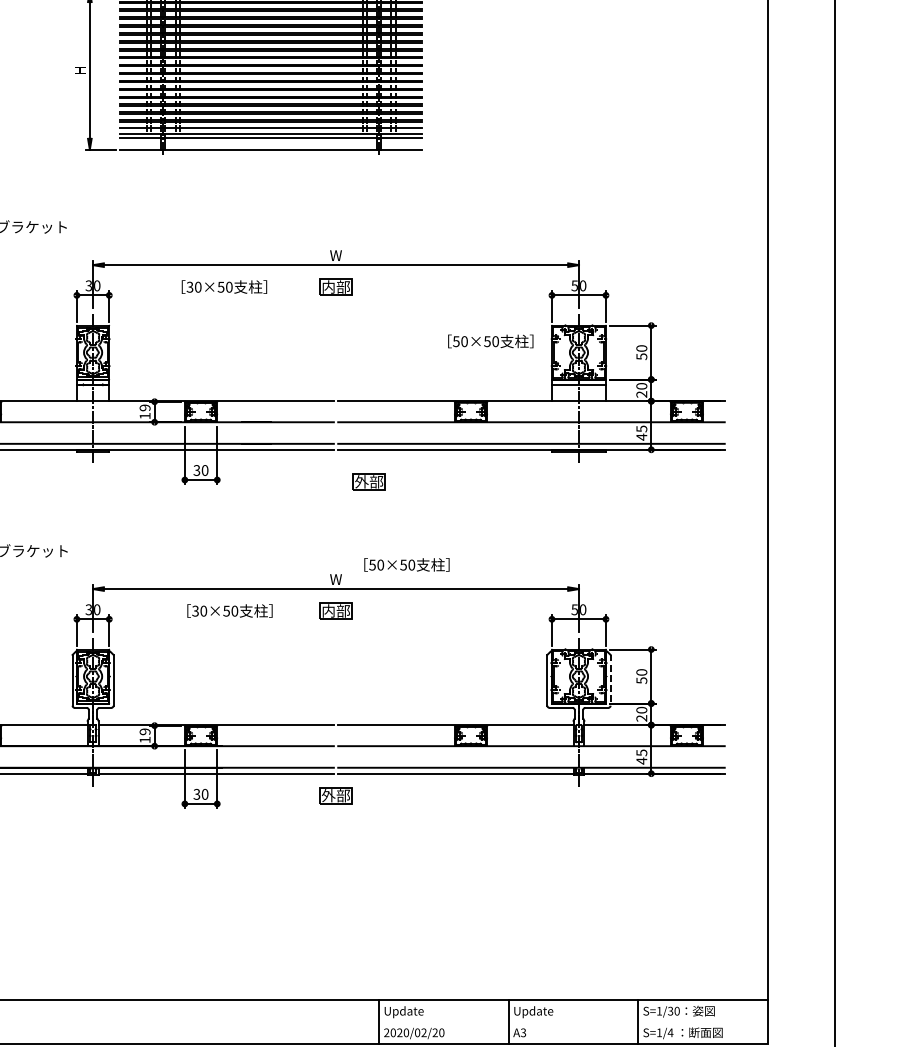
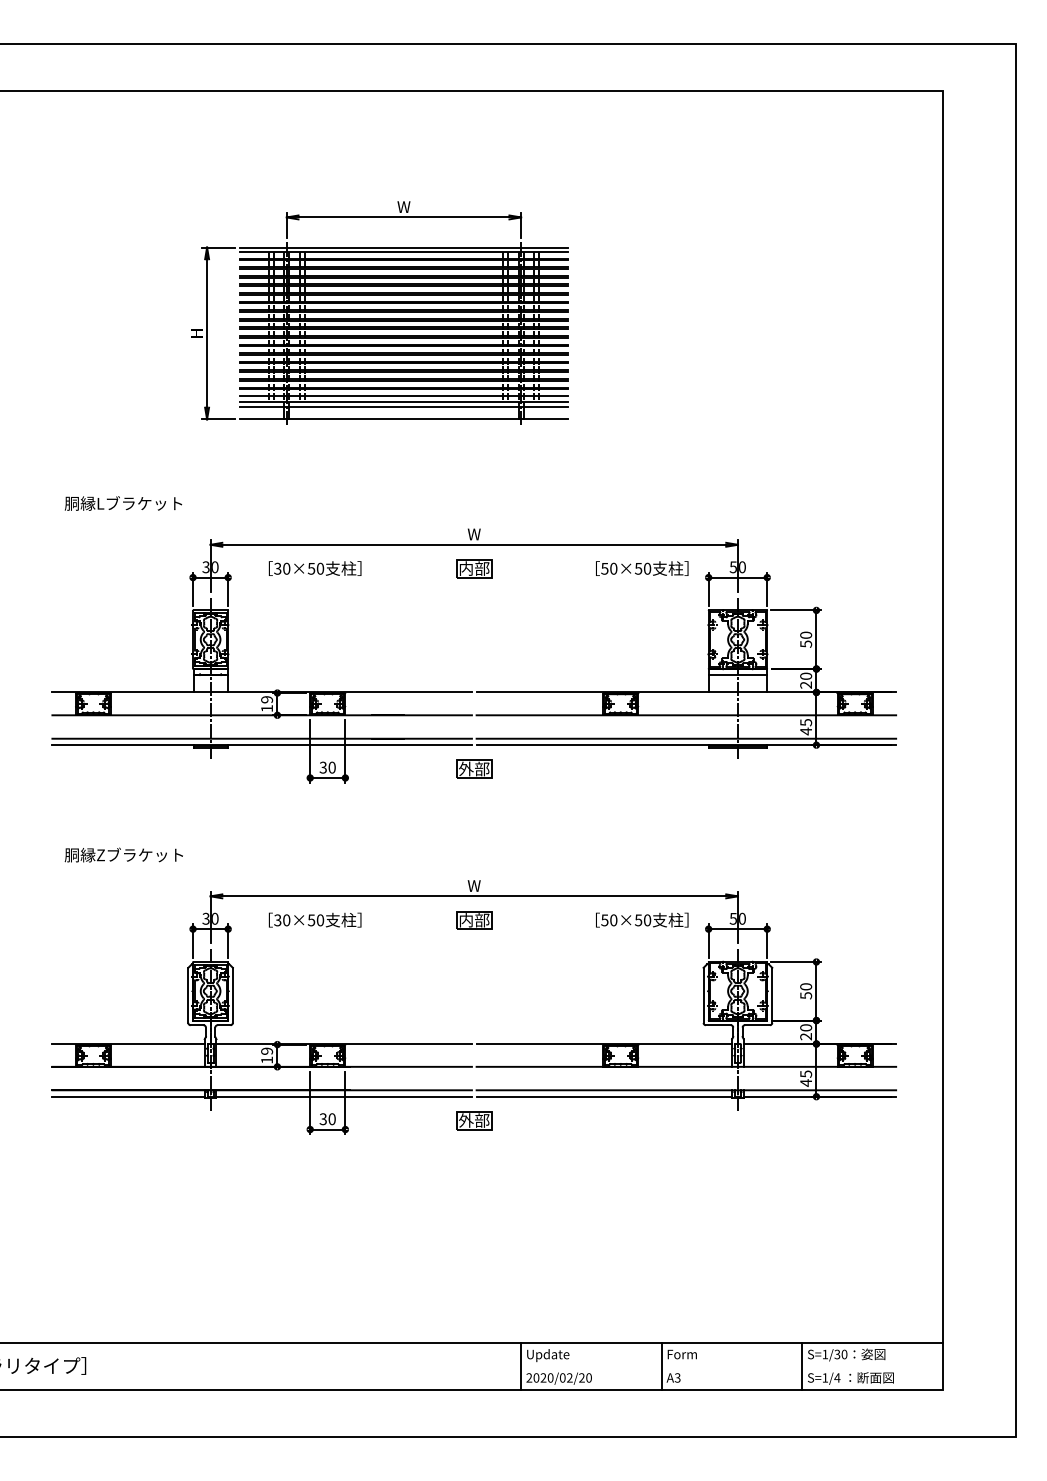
text: (223, 286) -> (314, 568), moved
text: (491, 341) -> (642, 568), moved
part: (369, 481) -> (474, 768), moved
text: (407, 564) -> (642, 919), moved
text: (229, 610) -> (314, 919), moved
line: (610, 680) -> (772, 995), dashed -> solid
text: (533, 1012) -> (688, 1355), Update -> Form

